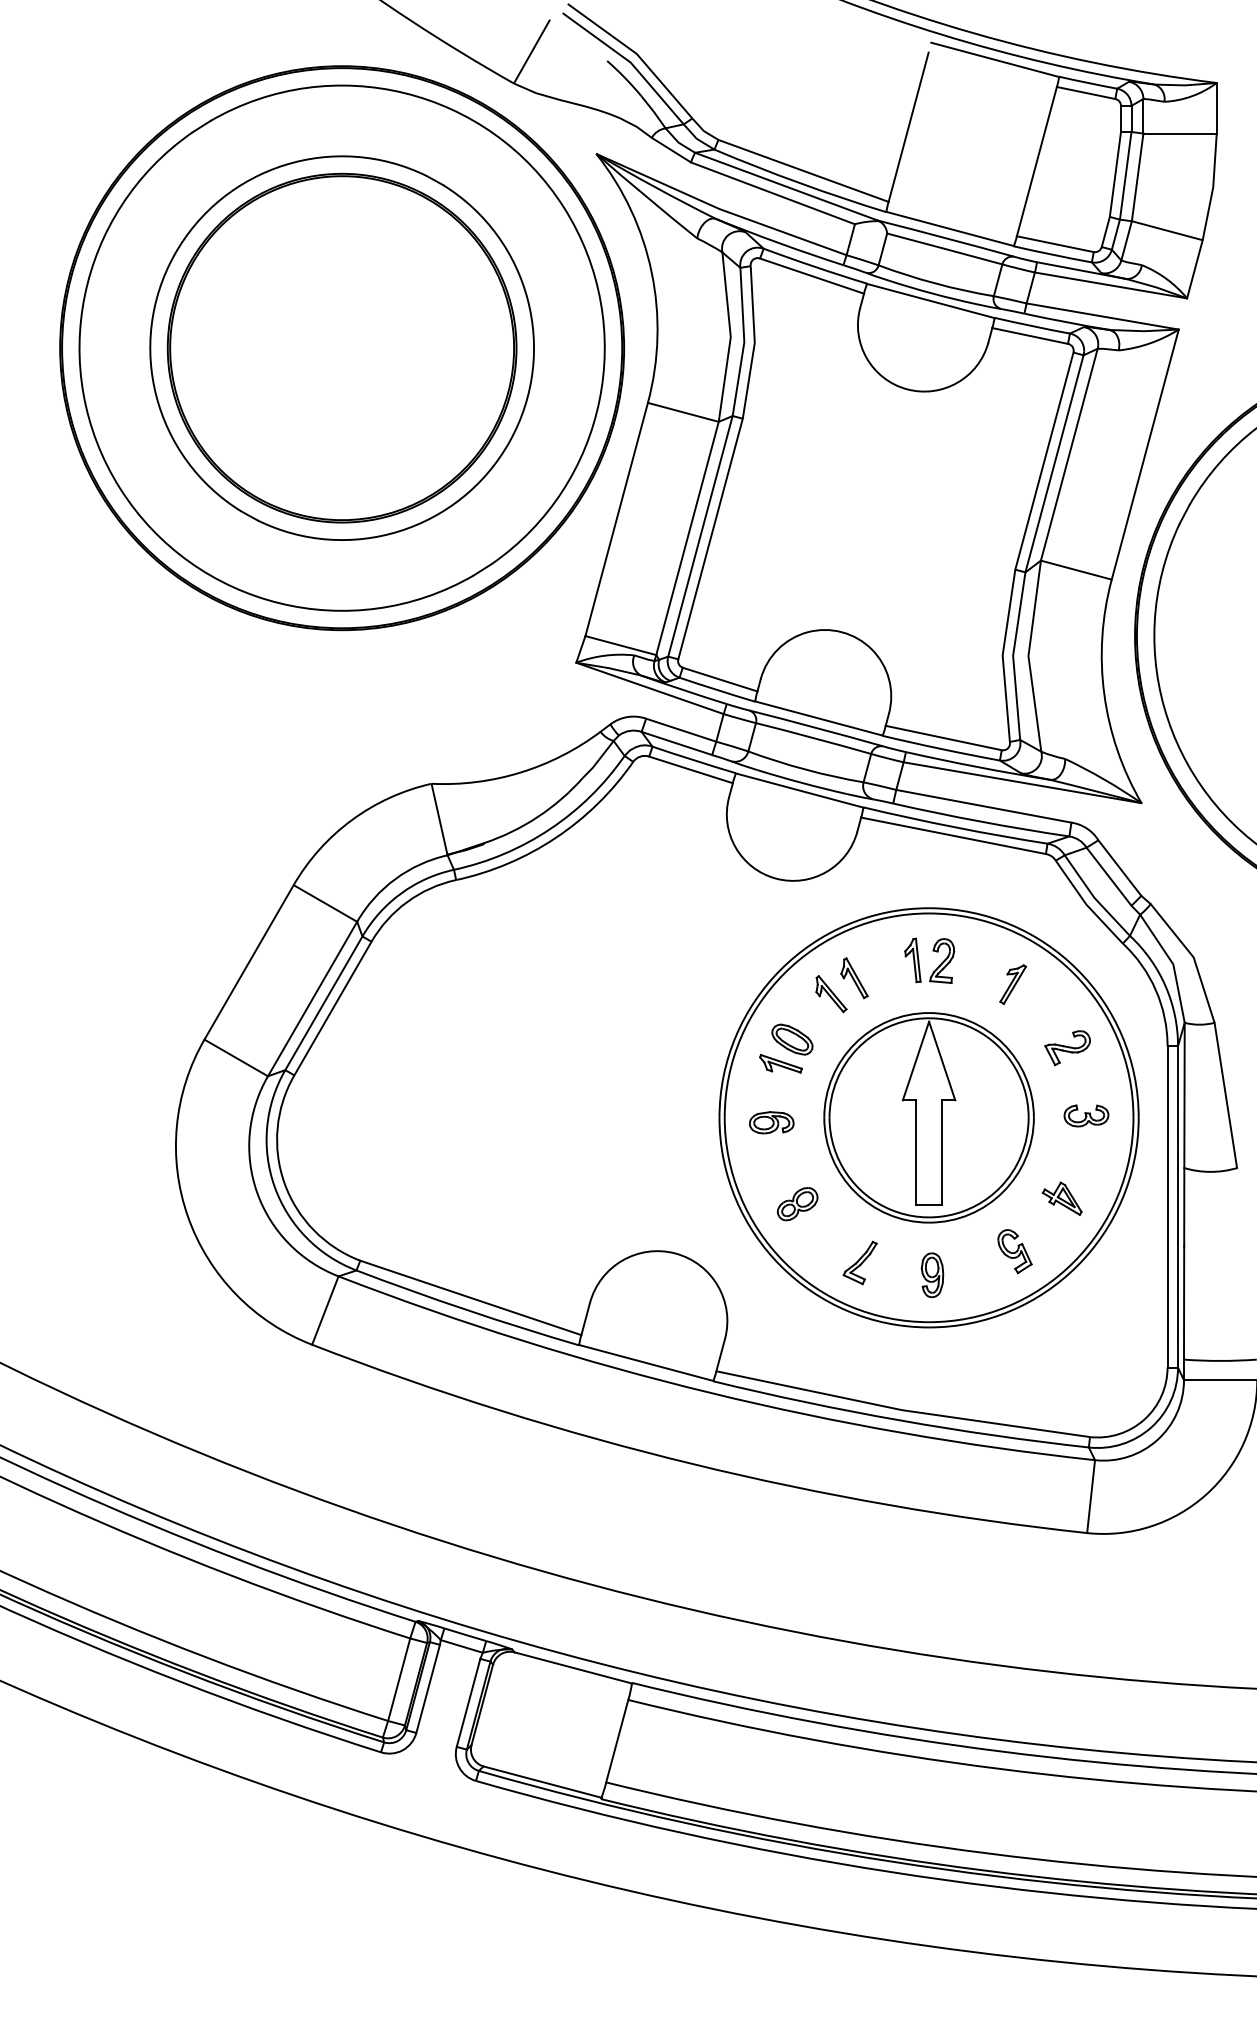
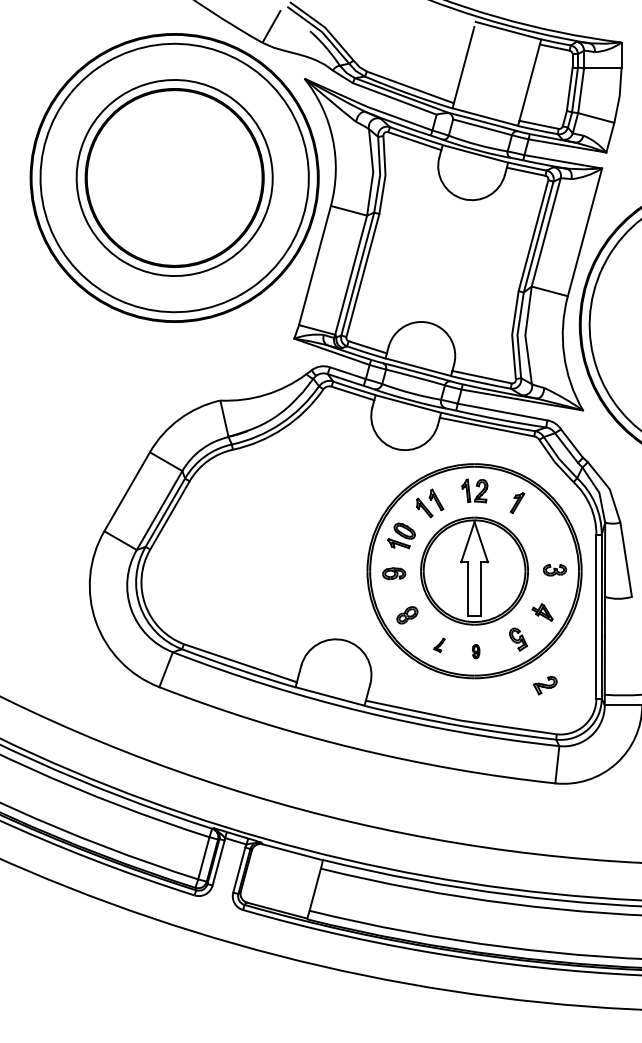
part: (1065, 1047) -> (544, 685), moved
part: (860, 1263) -> (439, 645), size x0.6
part: (930, 1274) -> (475, 651), size x0.6

